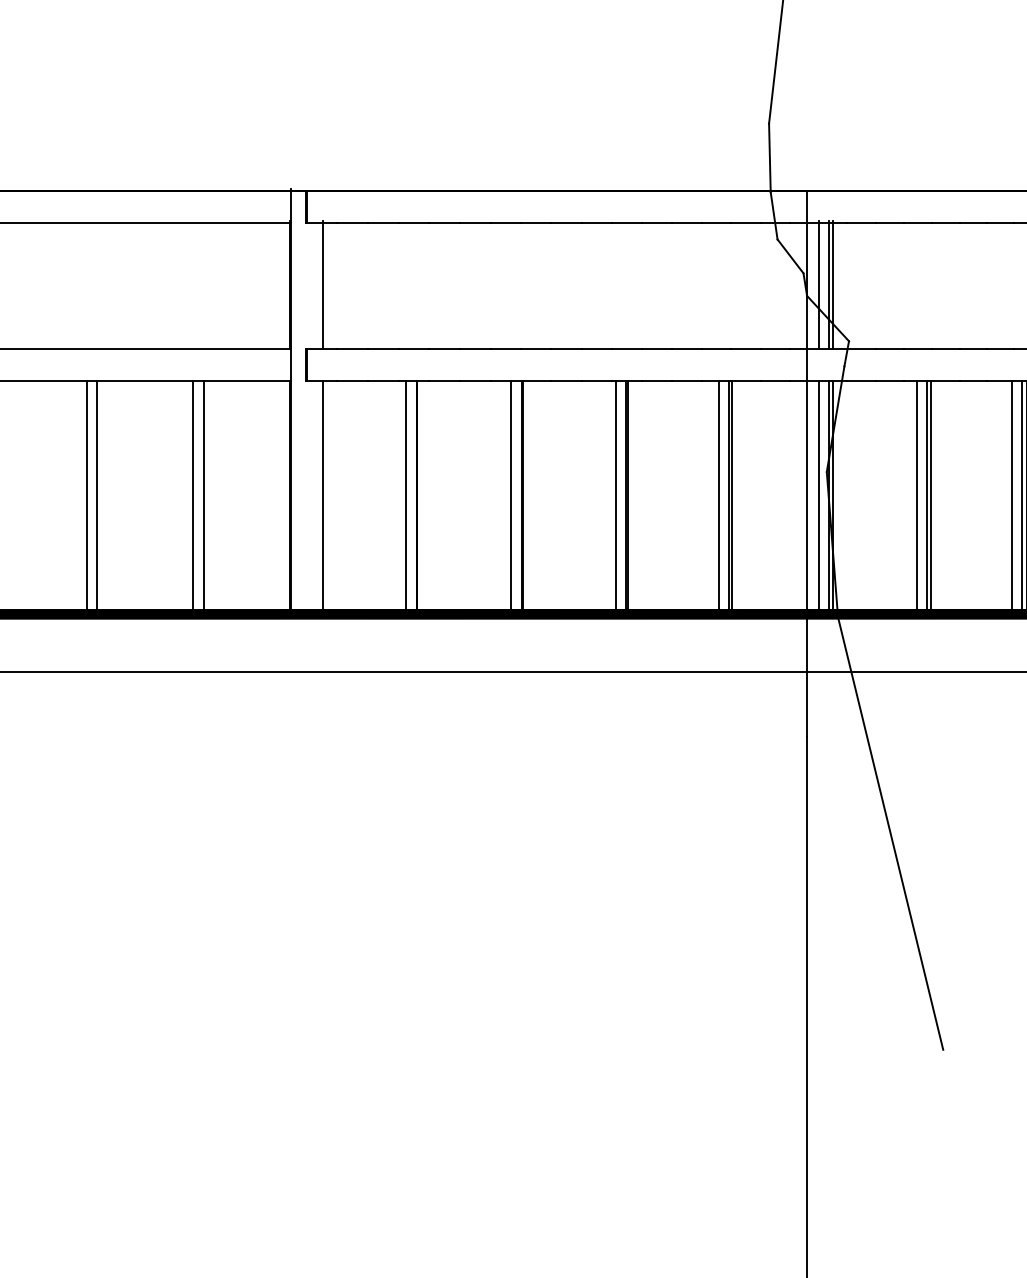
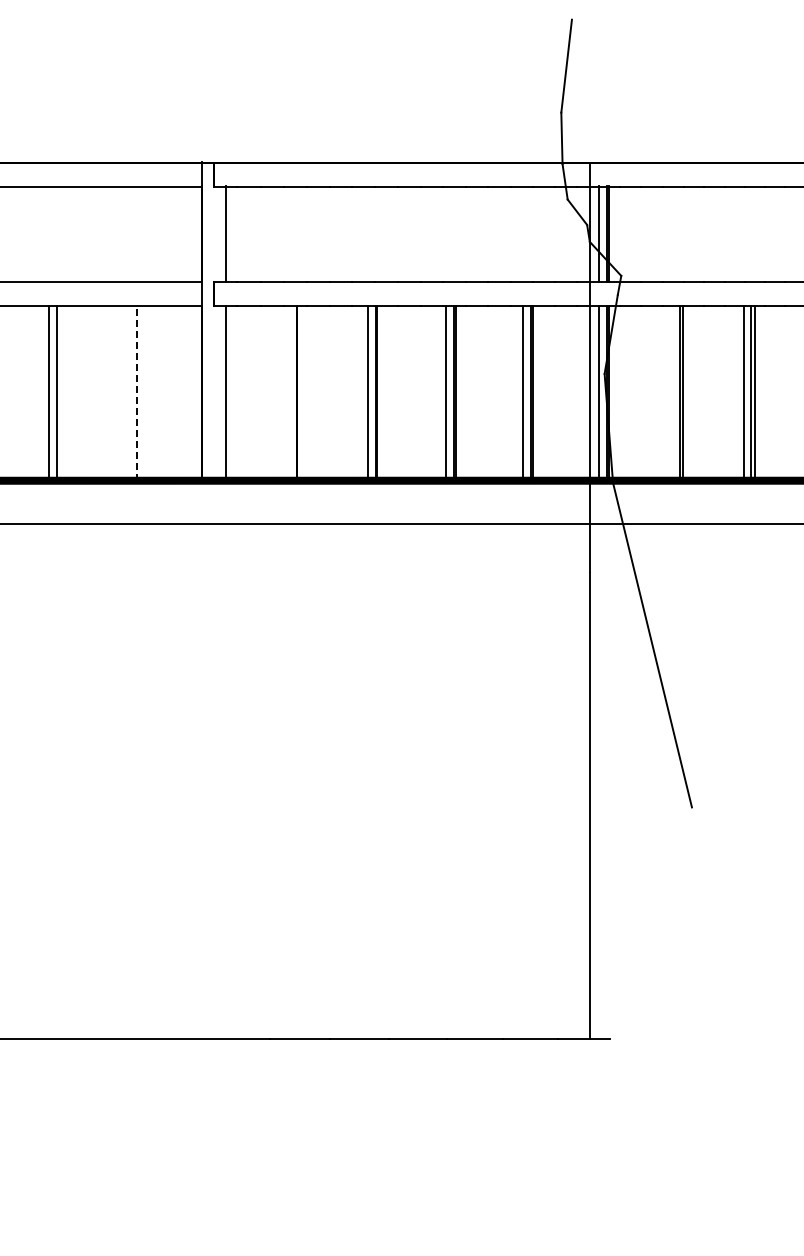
line: (193, 496) -> (129, 392), removed
line: (405, 496) -> (288, 392), removed
line: (917, 496) -> (672, 392), removed
line: (204, 498) -> (137, 393), solid -> dashed

